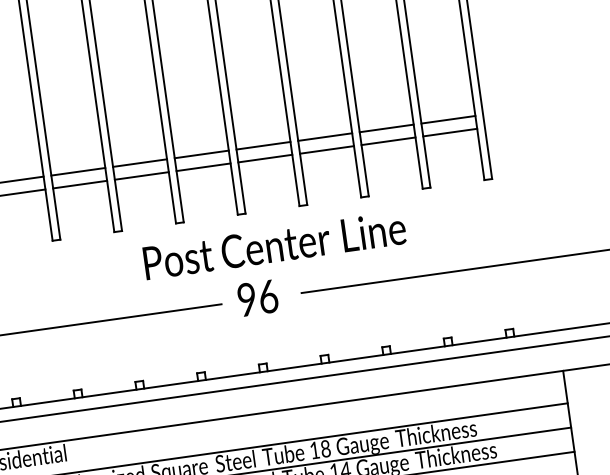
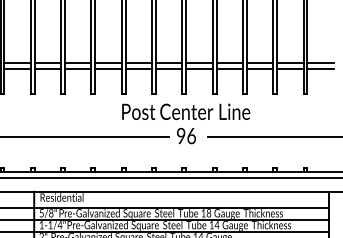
line: (509, 110) -> (320, 62), added
line: (511, 124) -> (320, 69), added
text: (275, 244) -> (186, 111), moved

